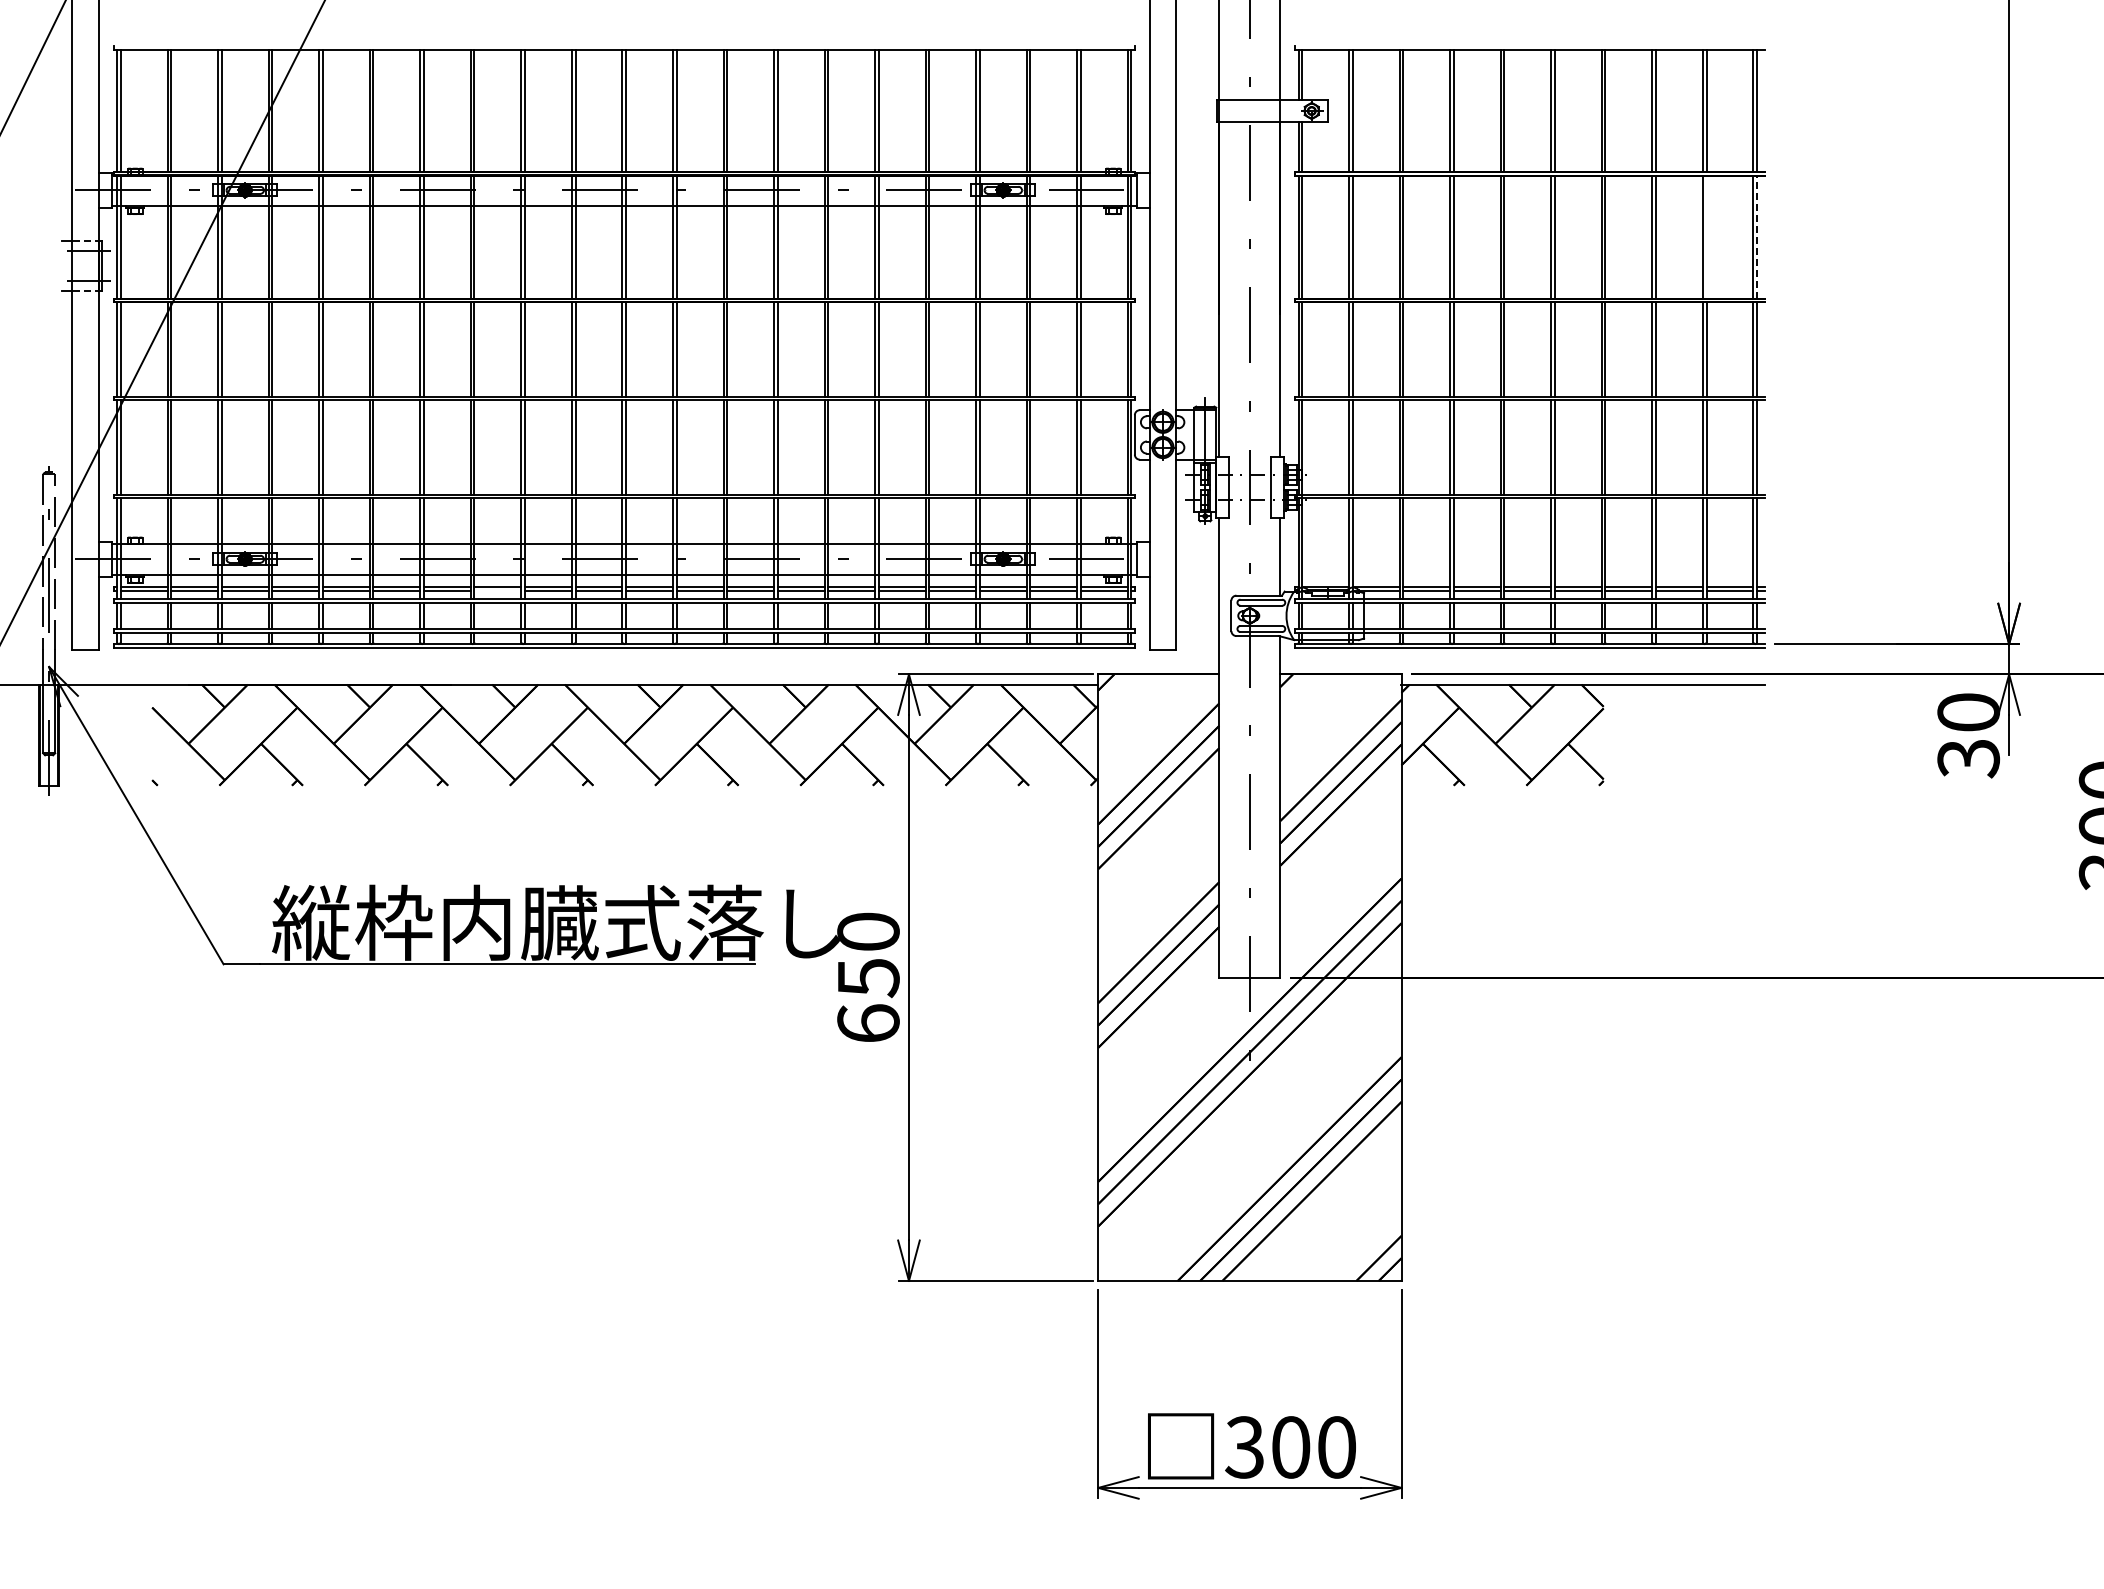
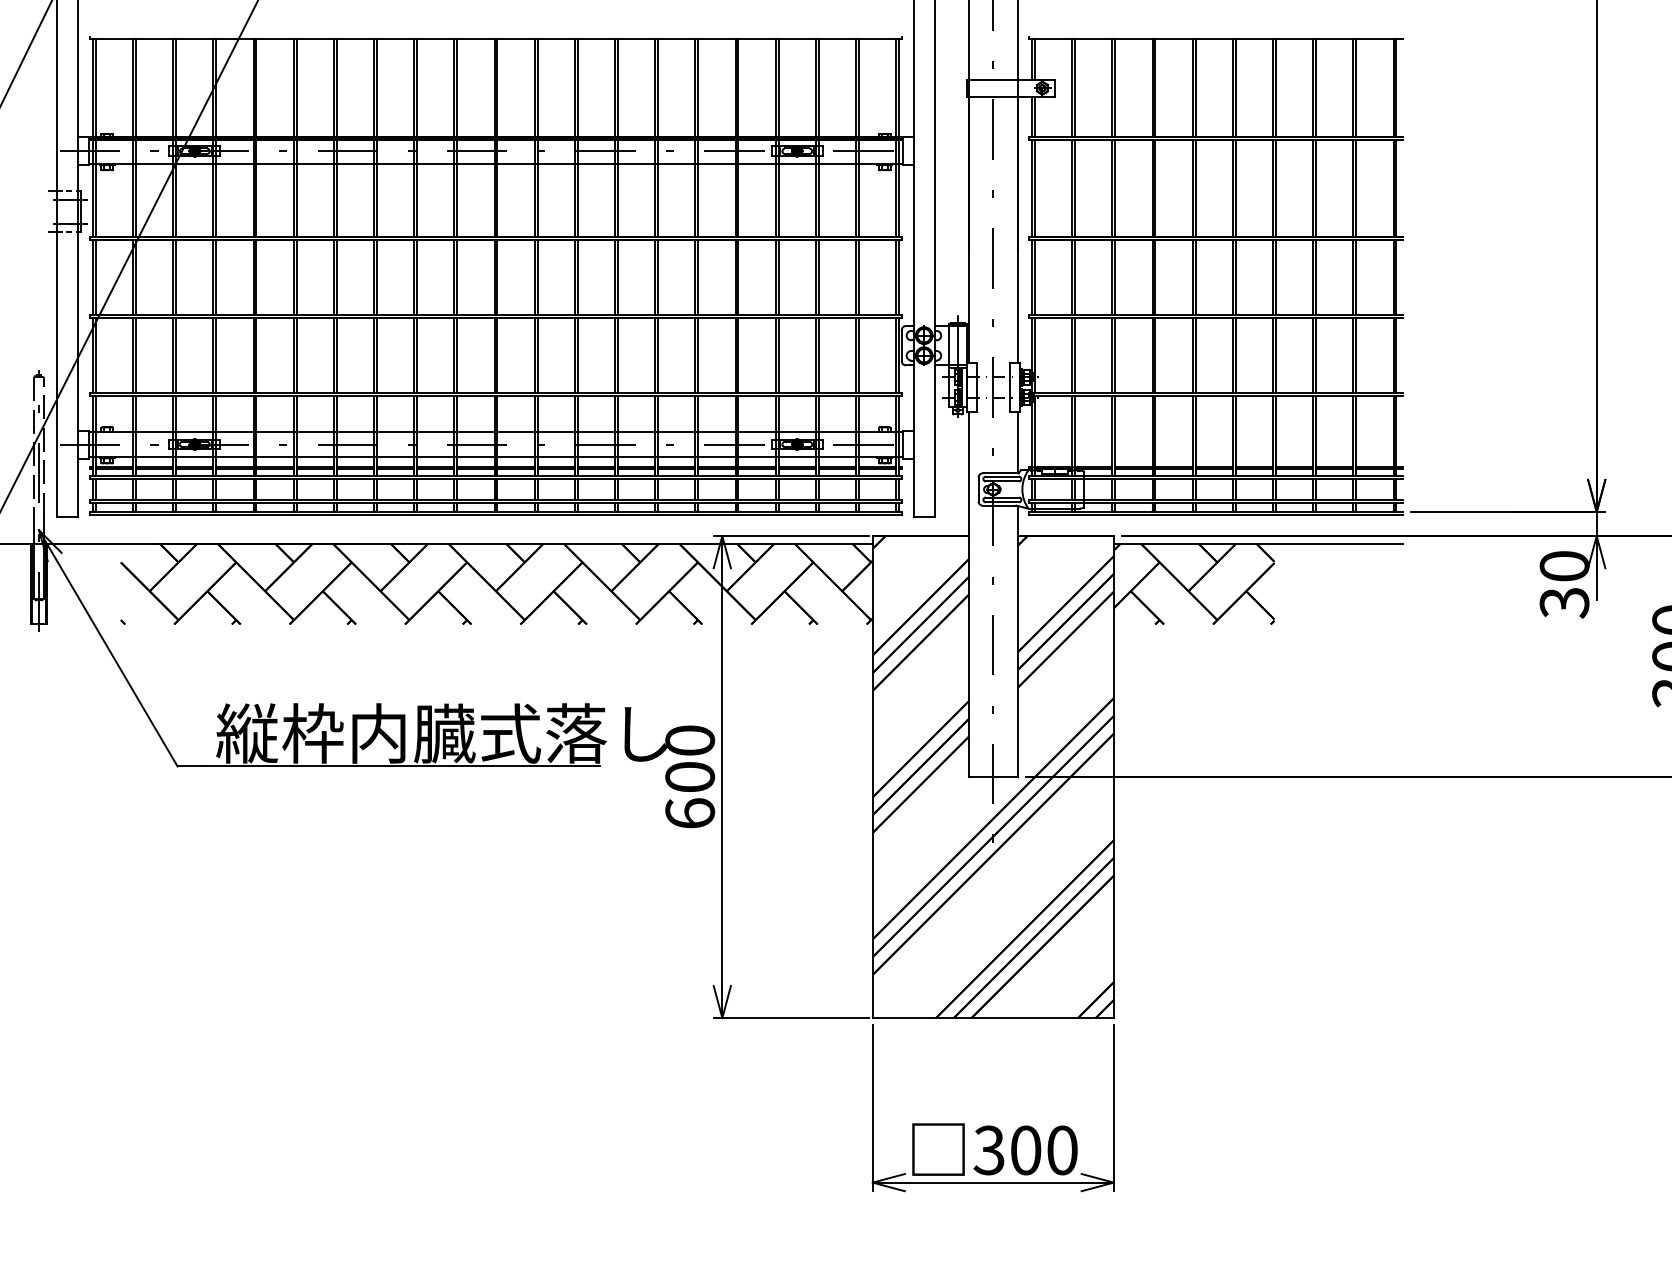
line: (1706, 236) -> (1356, 188), added
line: (1757, 236) -> (1396, 188), dashed -> solid
line: (497, 590) -> (395, 469), added
text: (868, 978) -> (690, 777), 650 -> 600

